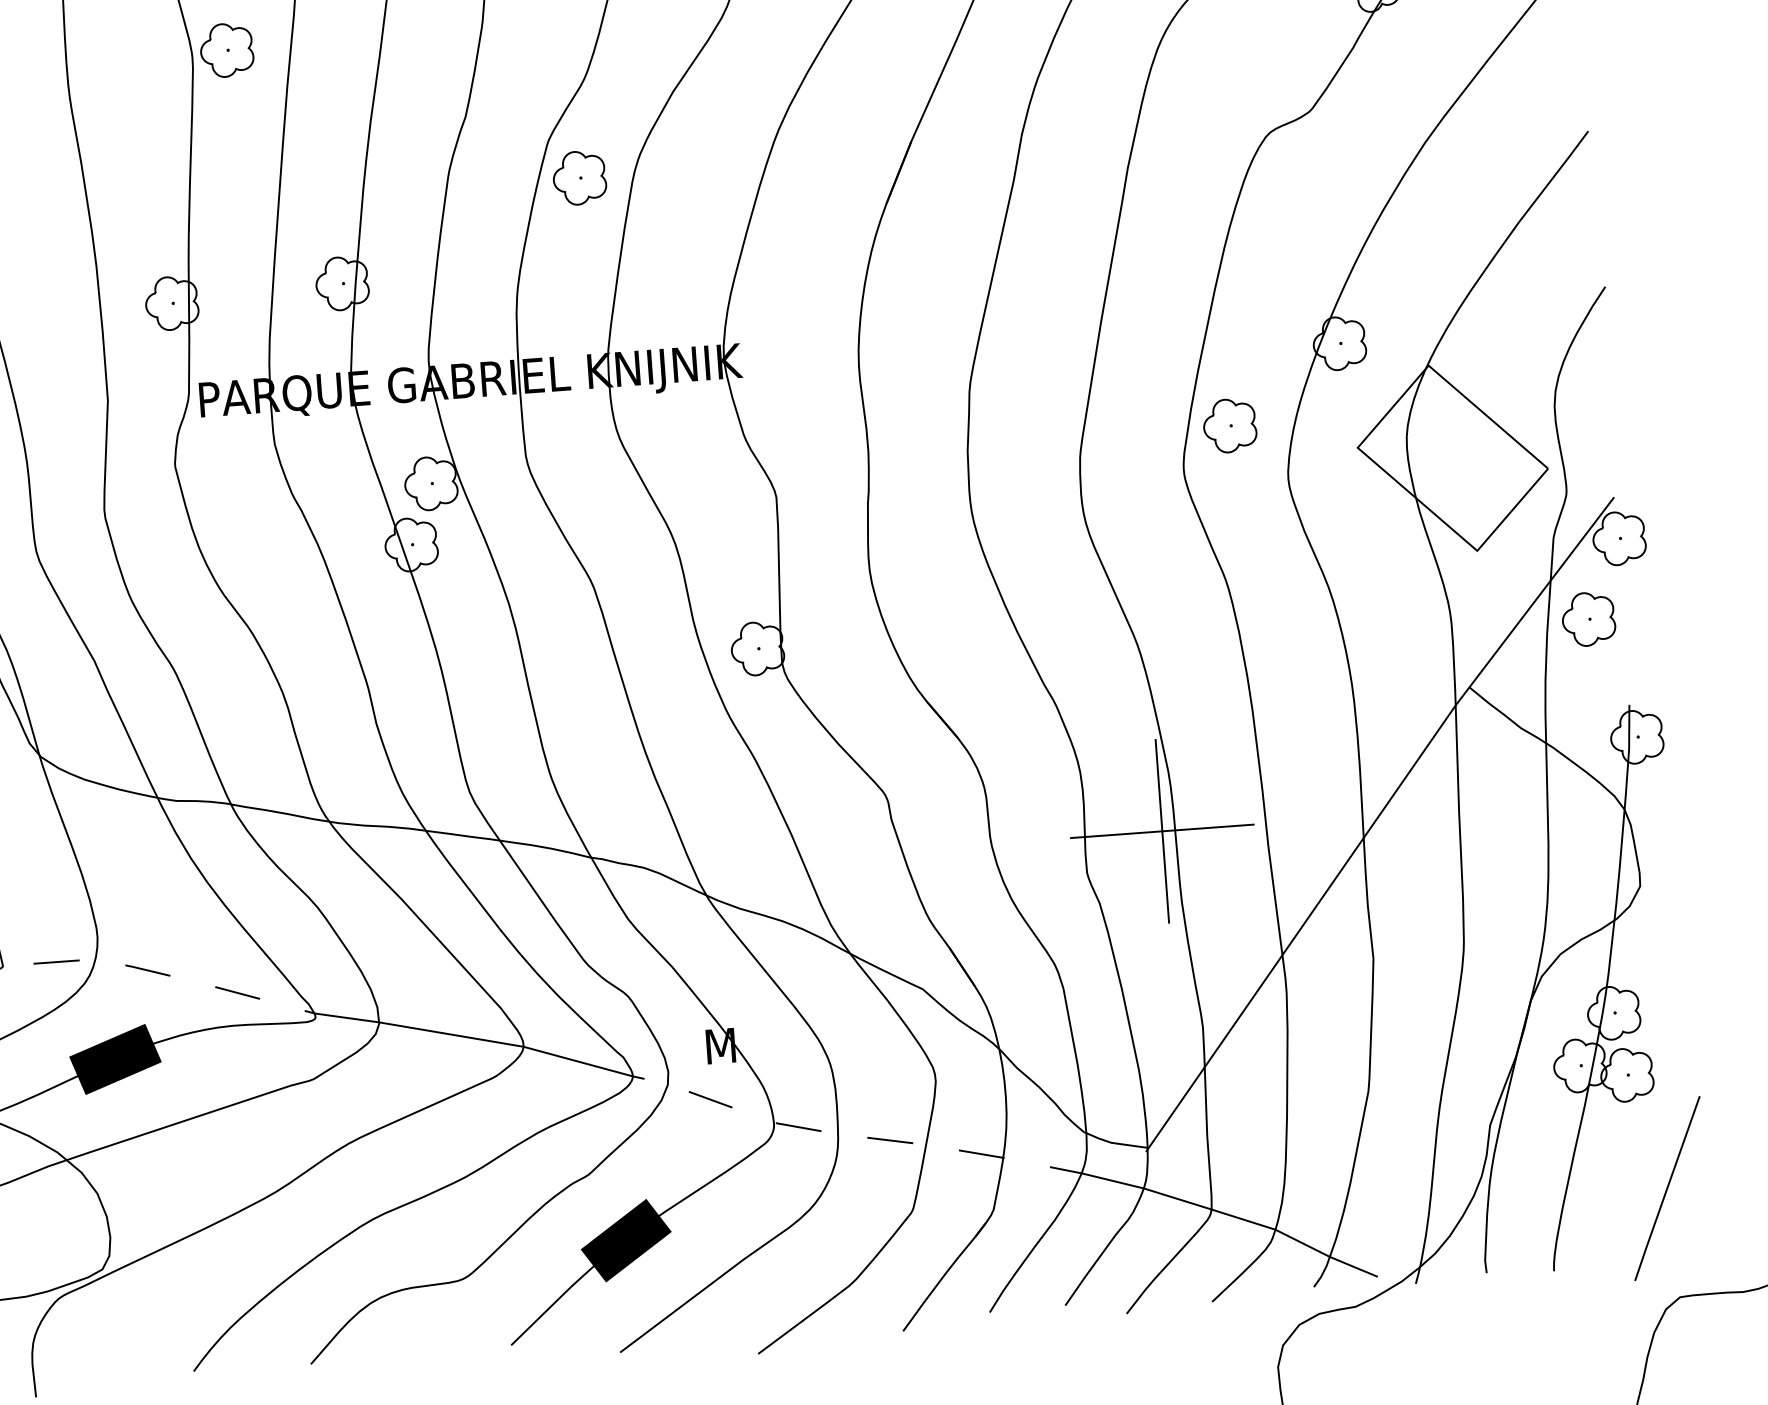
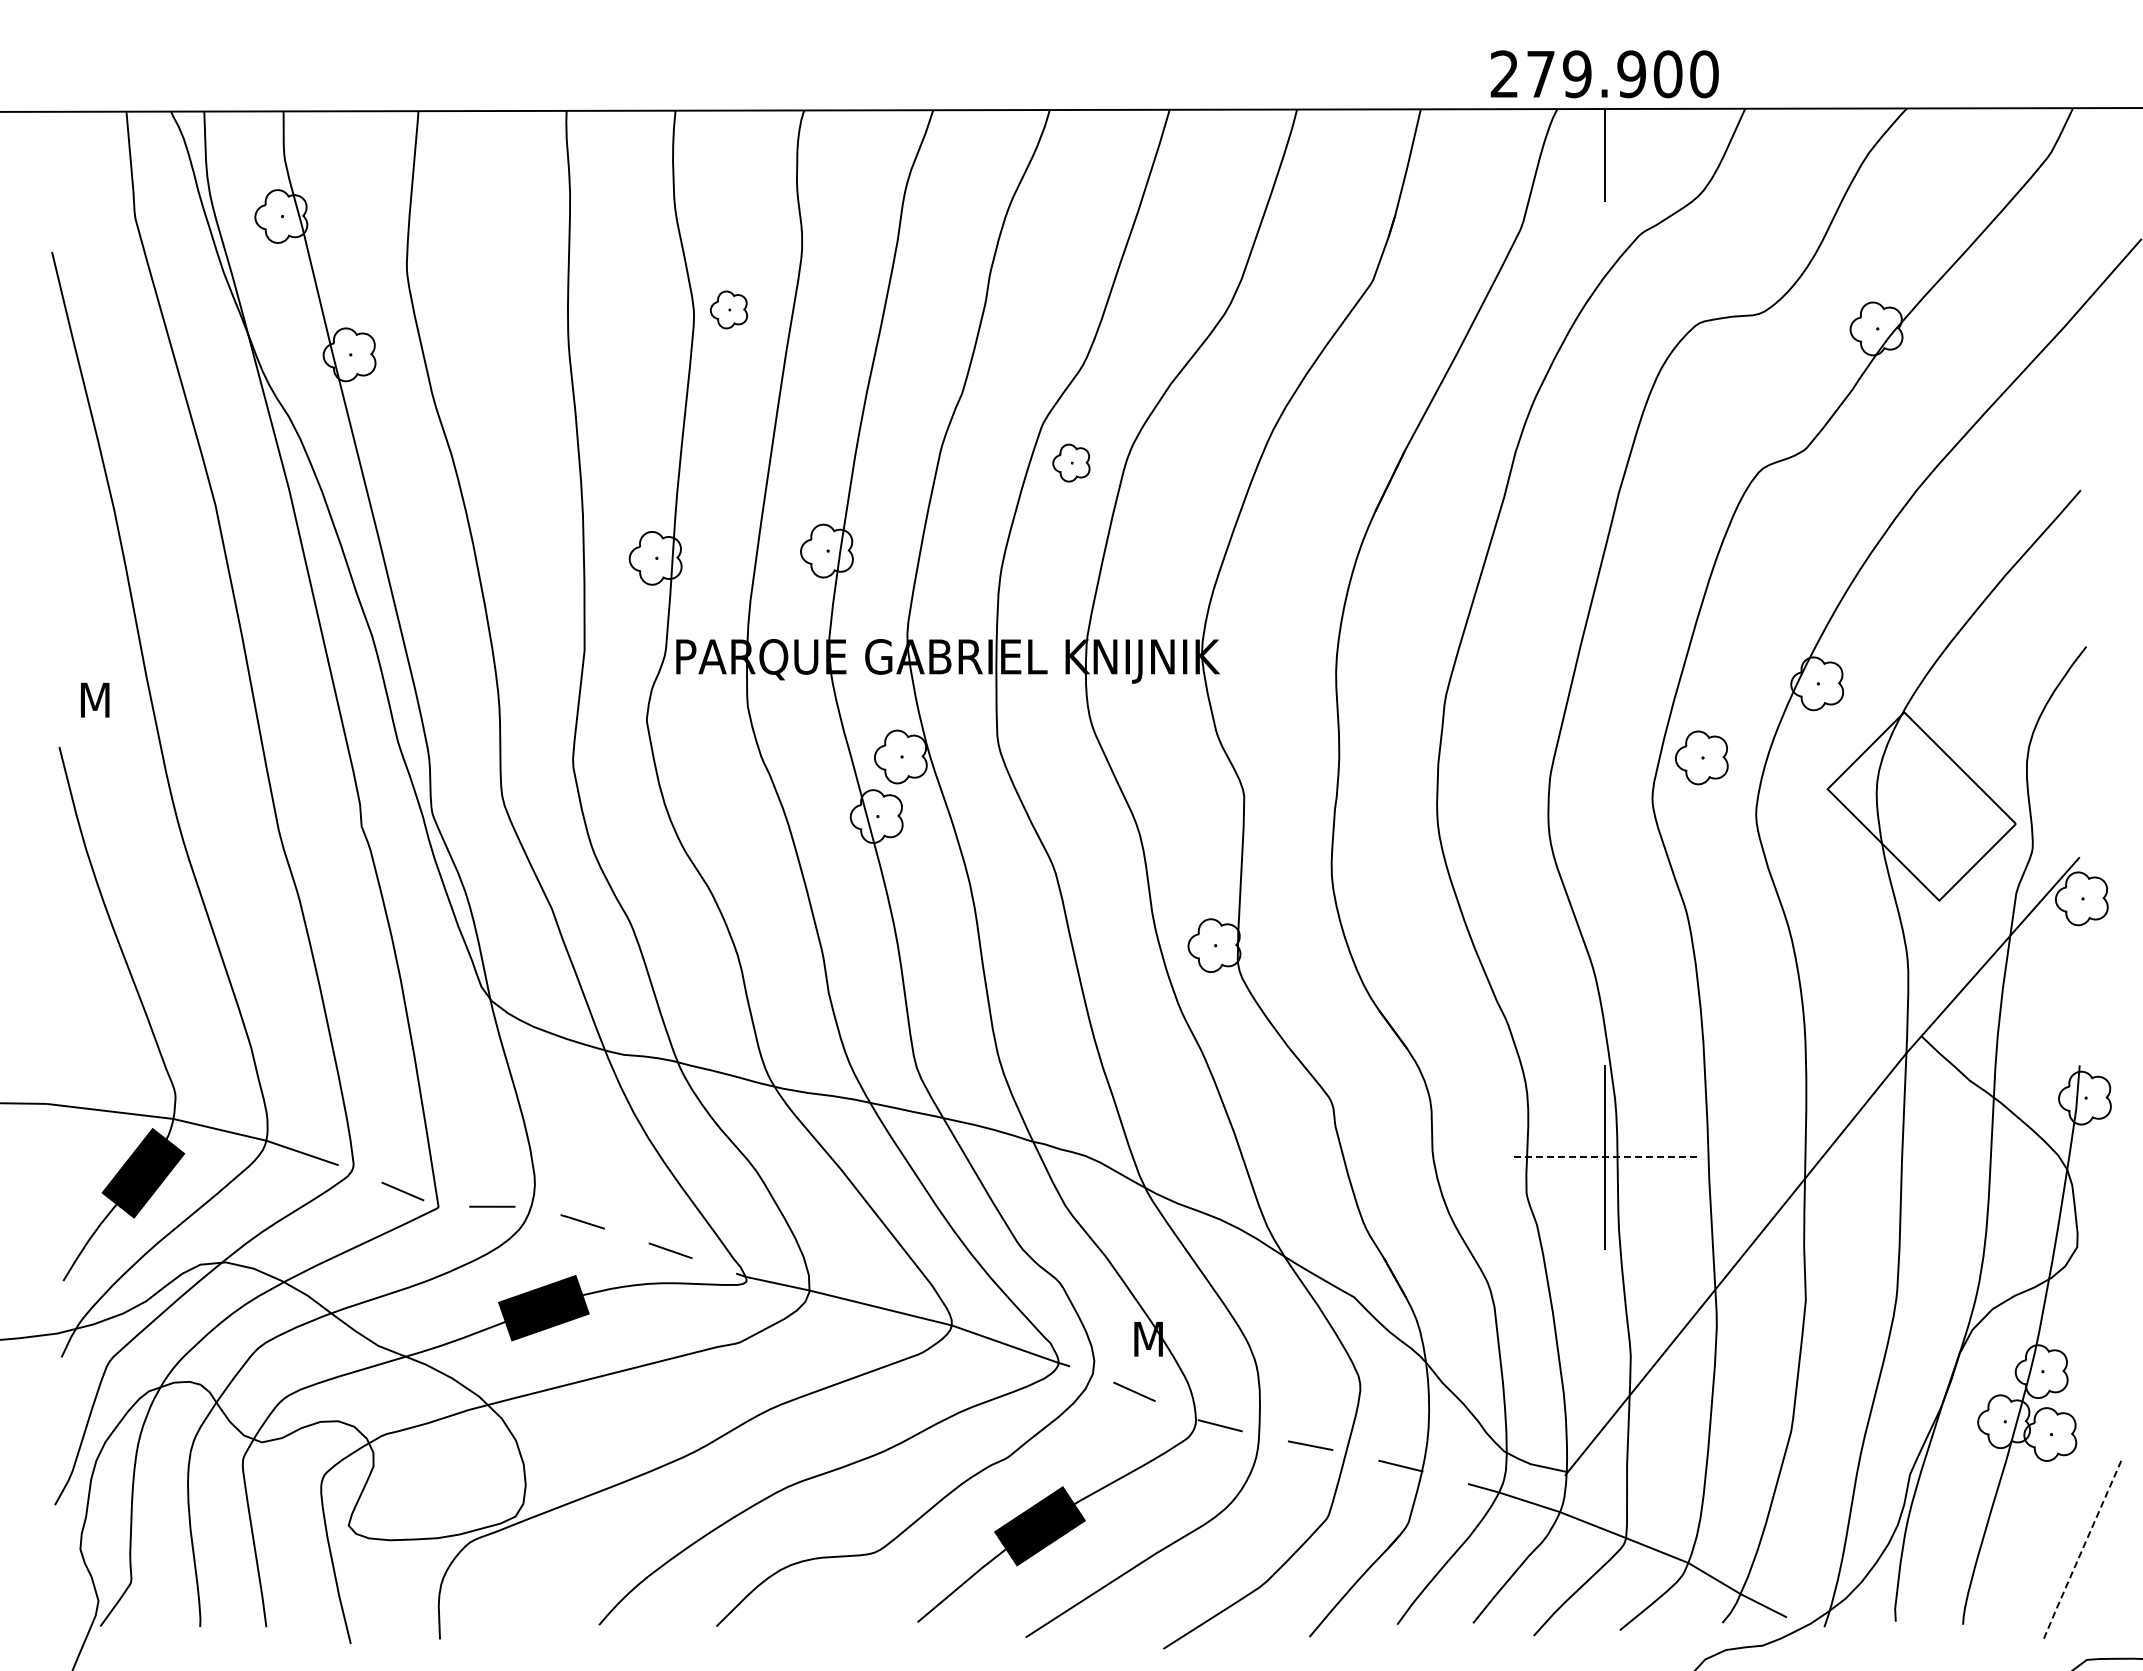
part: (226, 49) -> (728, 309), size x0.7
part: (579, 177) -> (1071, 462), size x0.7
part: (1588, 618) -> (2045, 976), removed
line: (1162, 831) -> (1604, 1157), solid -> dashed
line: (1666, 1189) -> (2081, 1551), solid -> dashed

